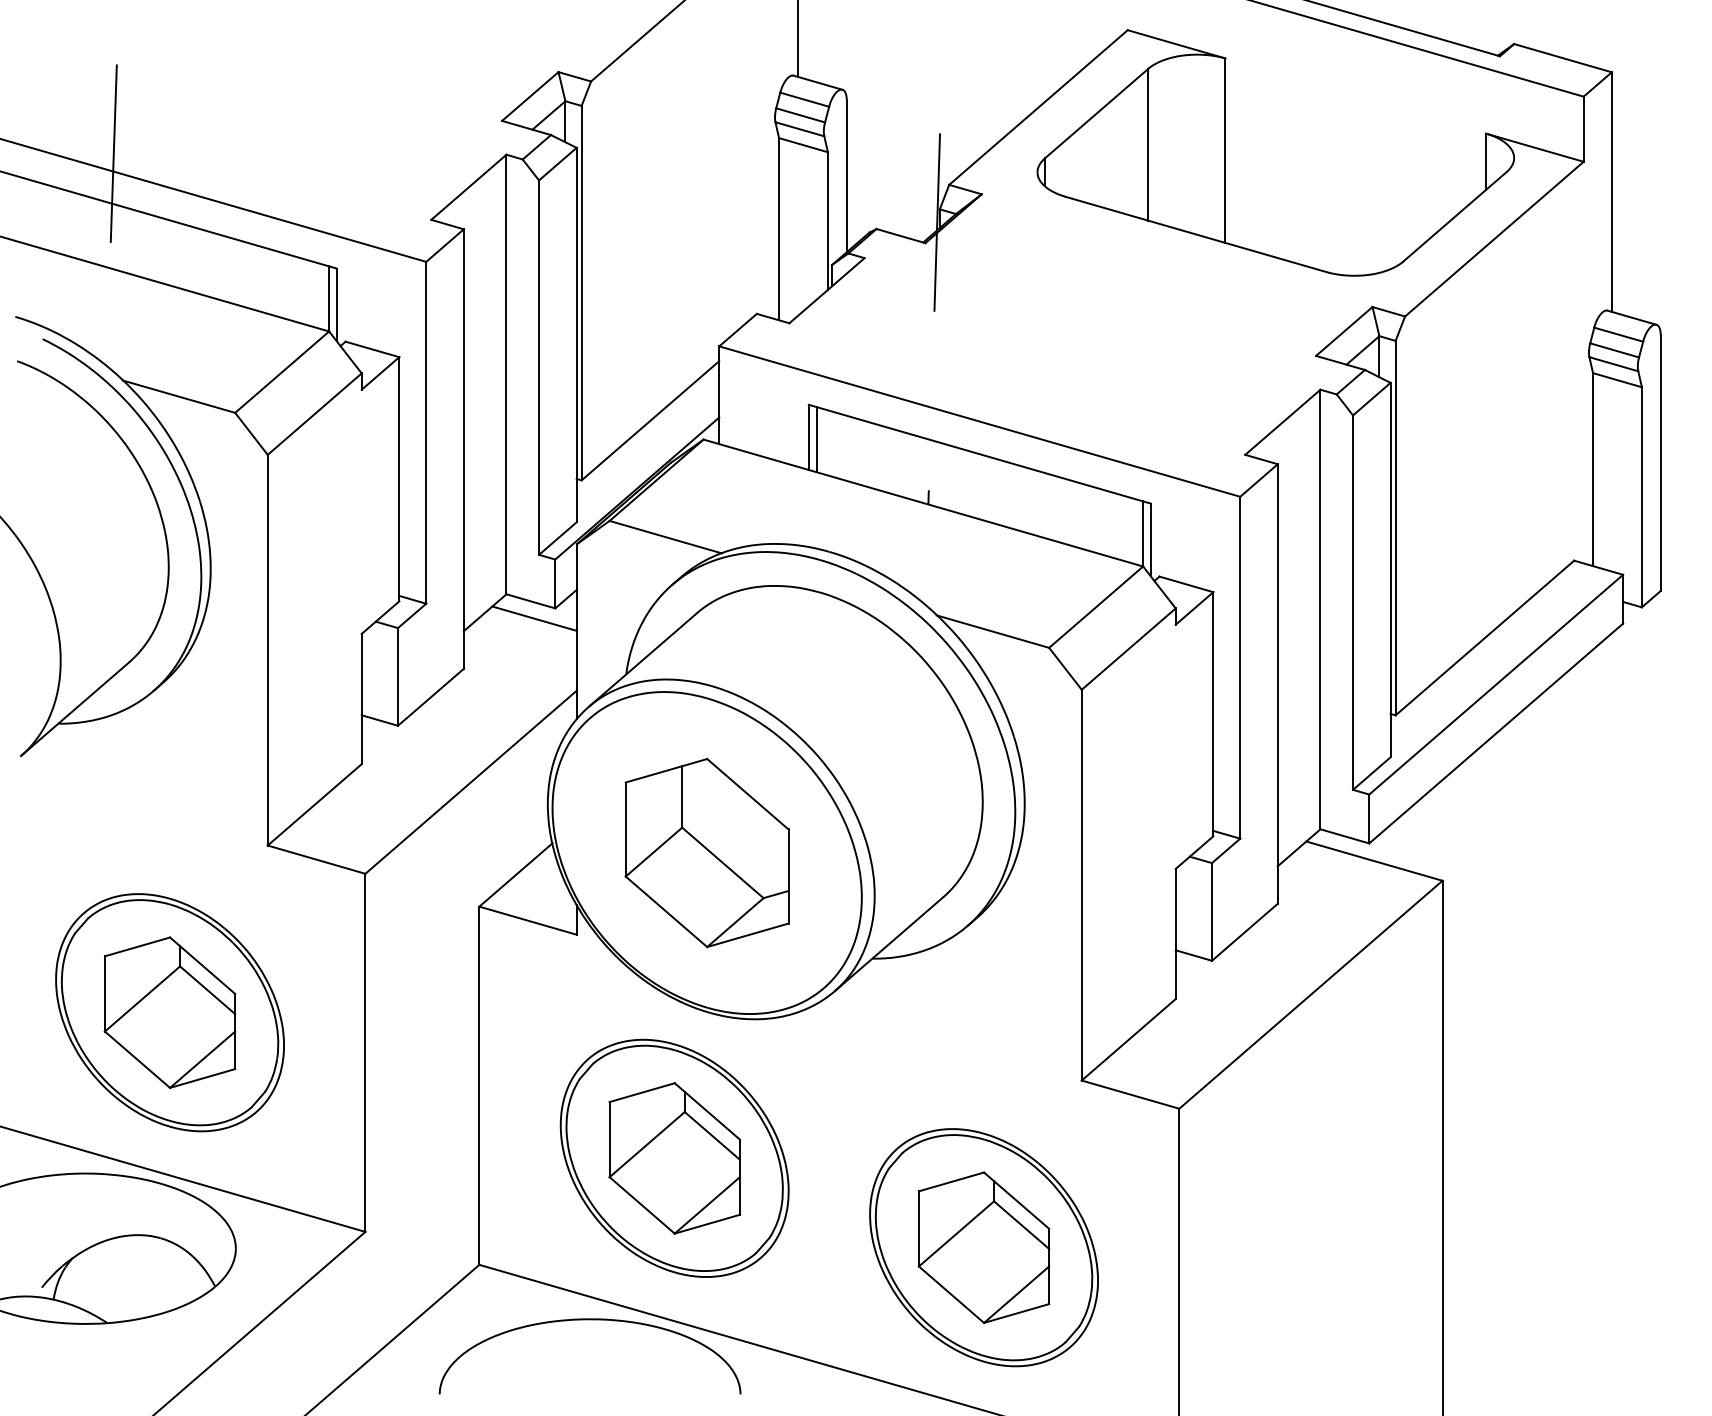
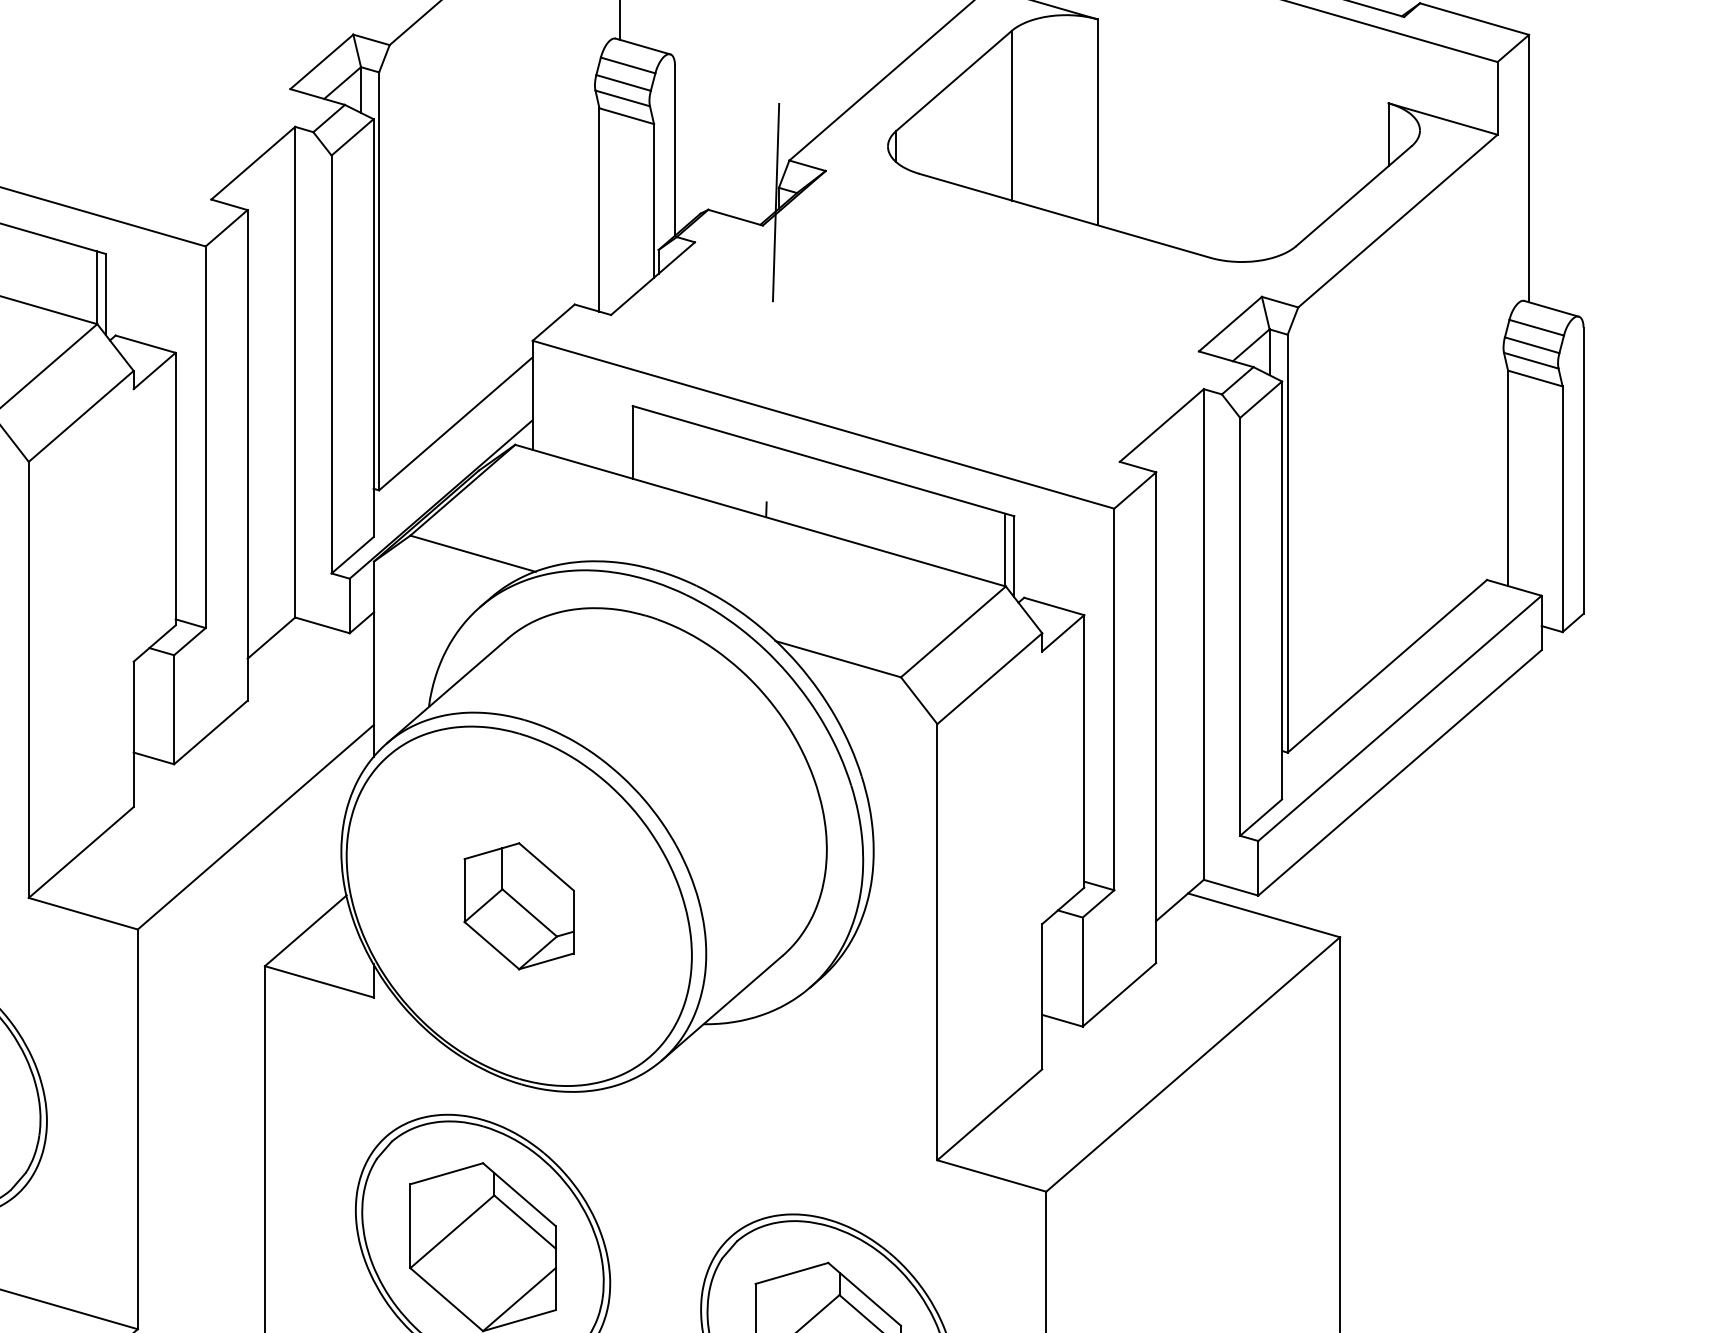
line: (816, 439) -> (641, 444), removed
line: (534, 618) -> (326, 644), removed
part: (706, 852) -> (518, 905), size x0.6

